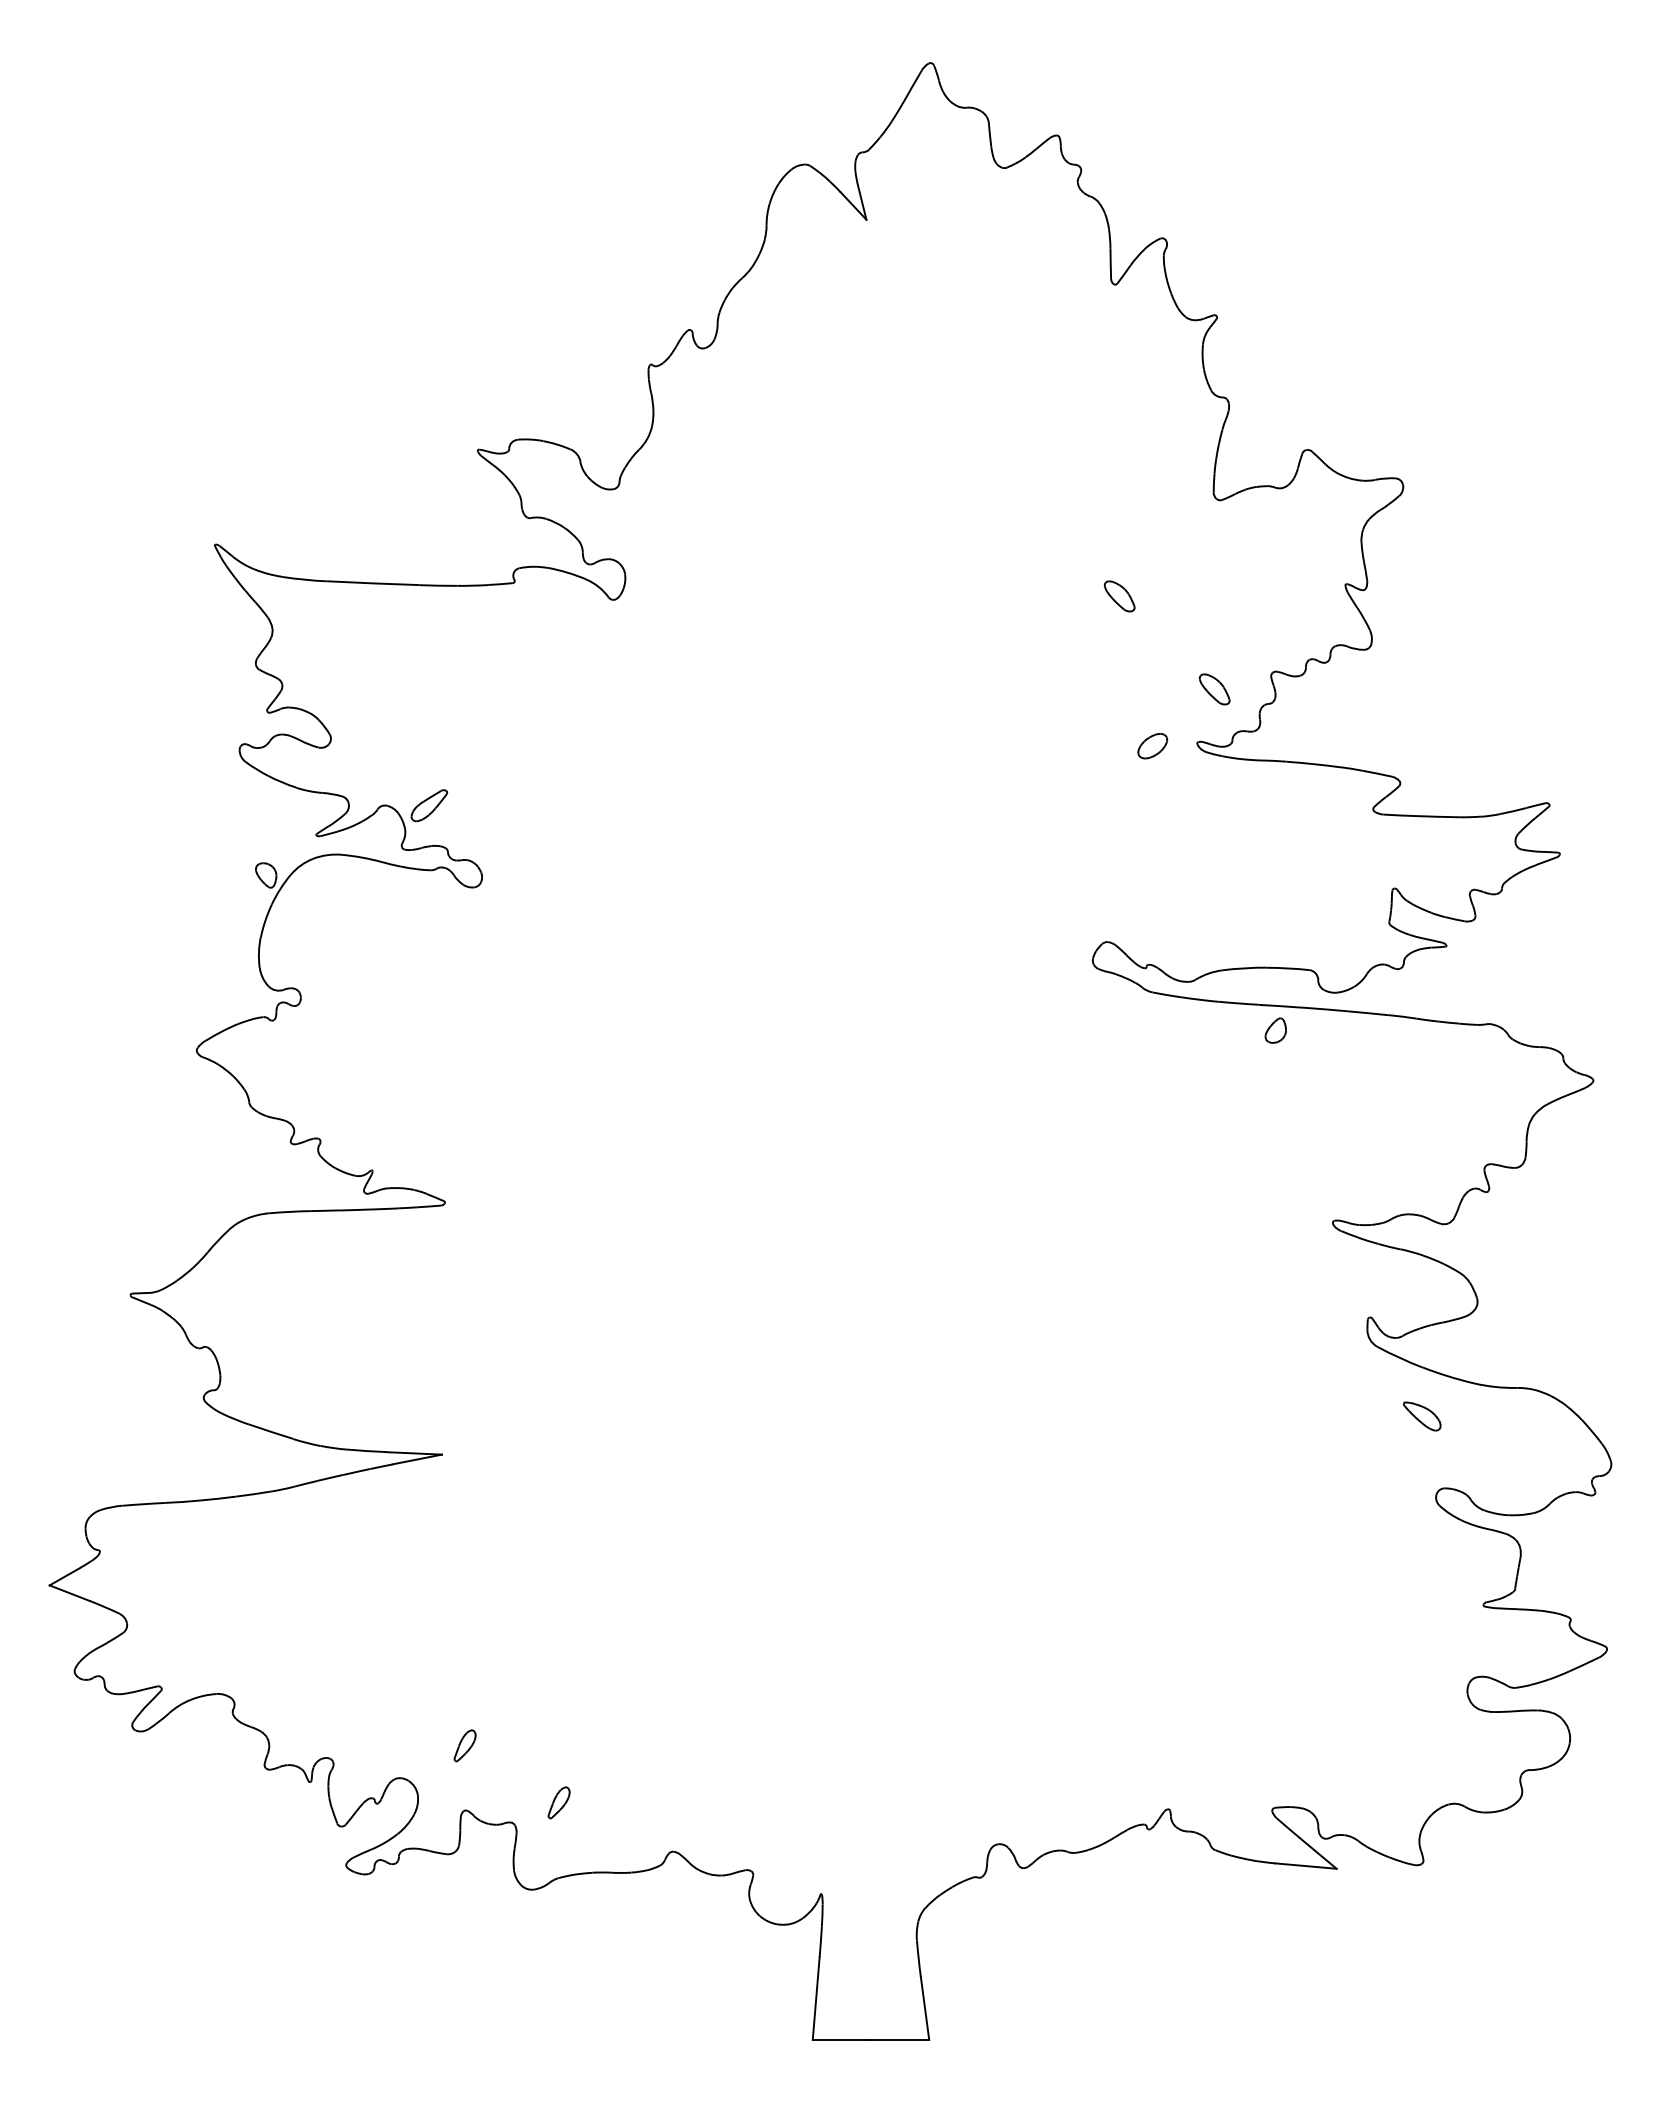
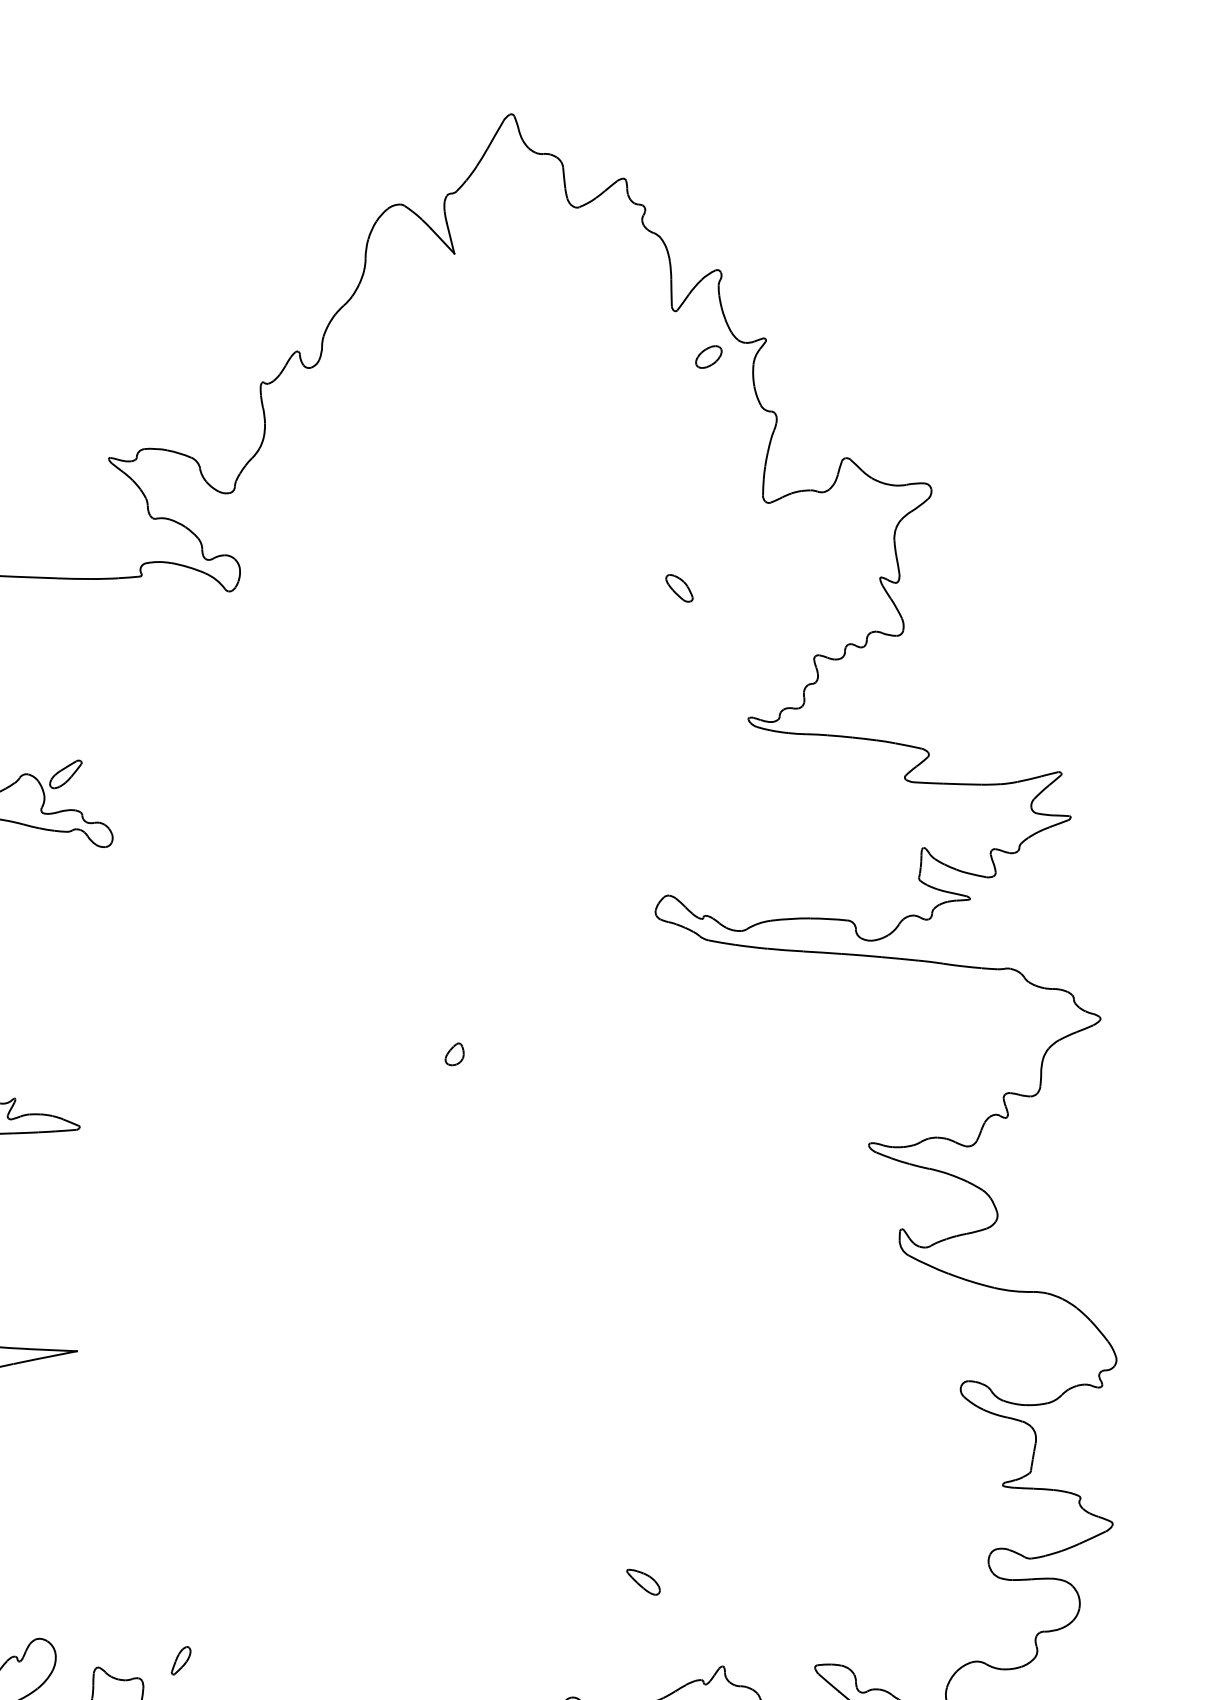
part: (1214, 689) -> (763, 671), removed
part: (1152, 746) -> (708, 357), moved
part: (1275, 1030) -> (454, 1054), moved
part: (1422, 1416) -> (643, 1582), moved
part: (464, 1745) -> (97, 1609), removed

